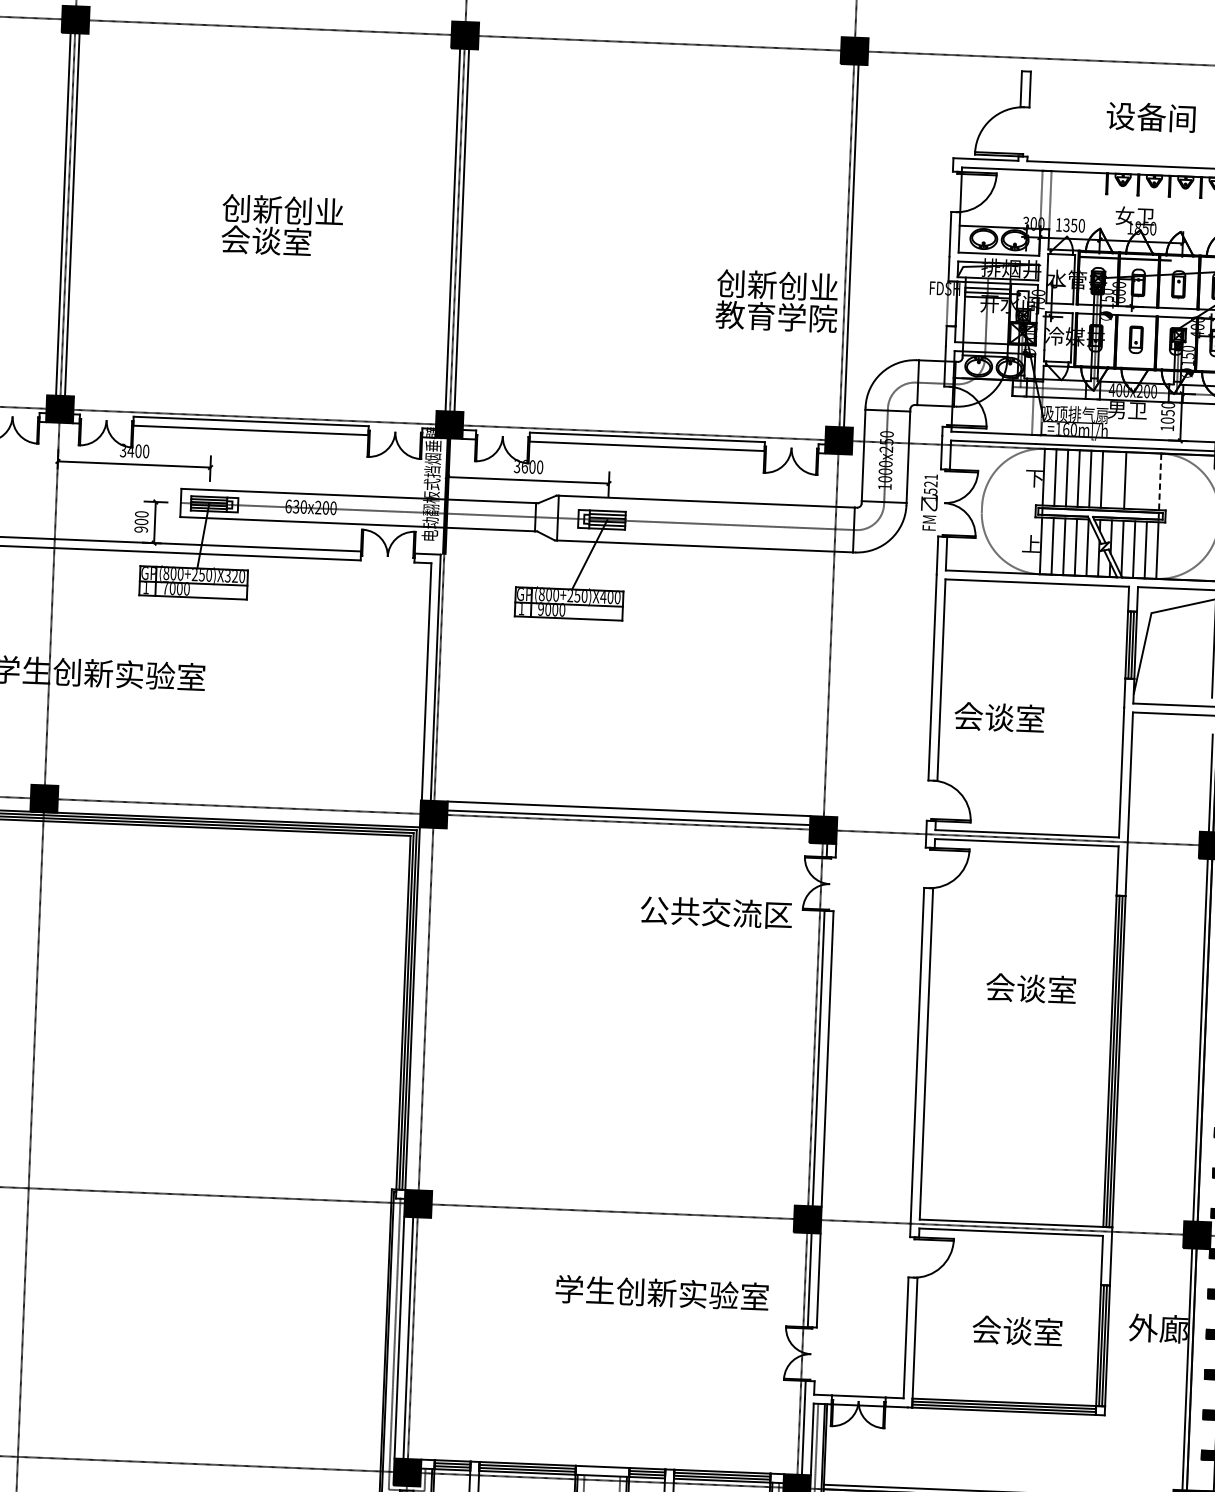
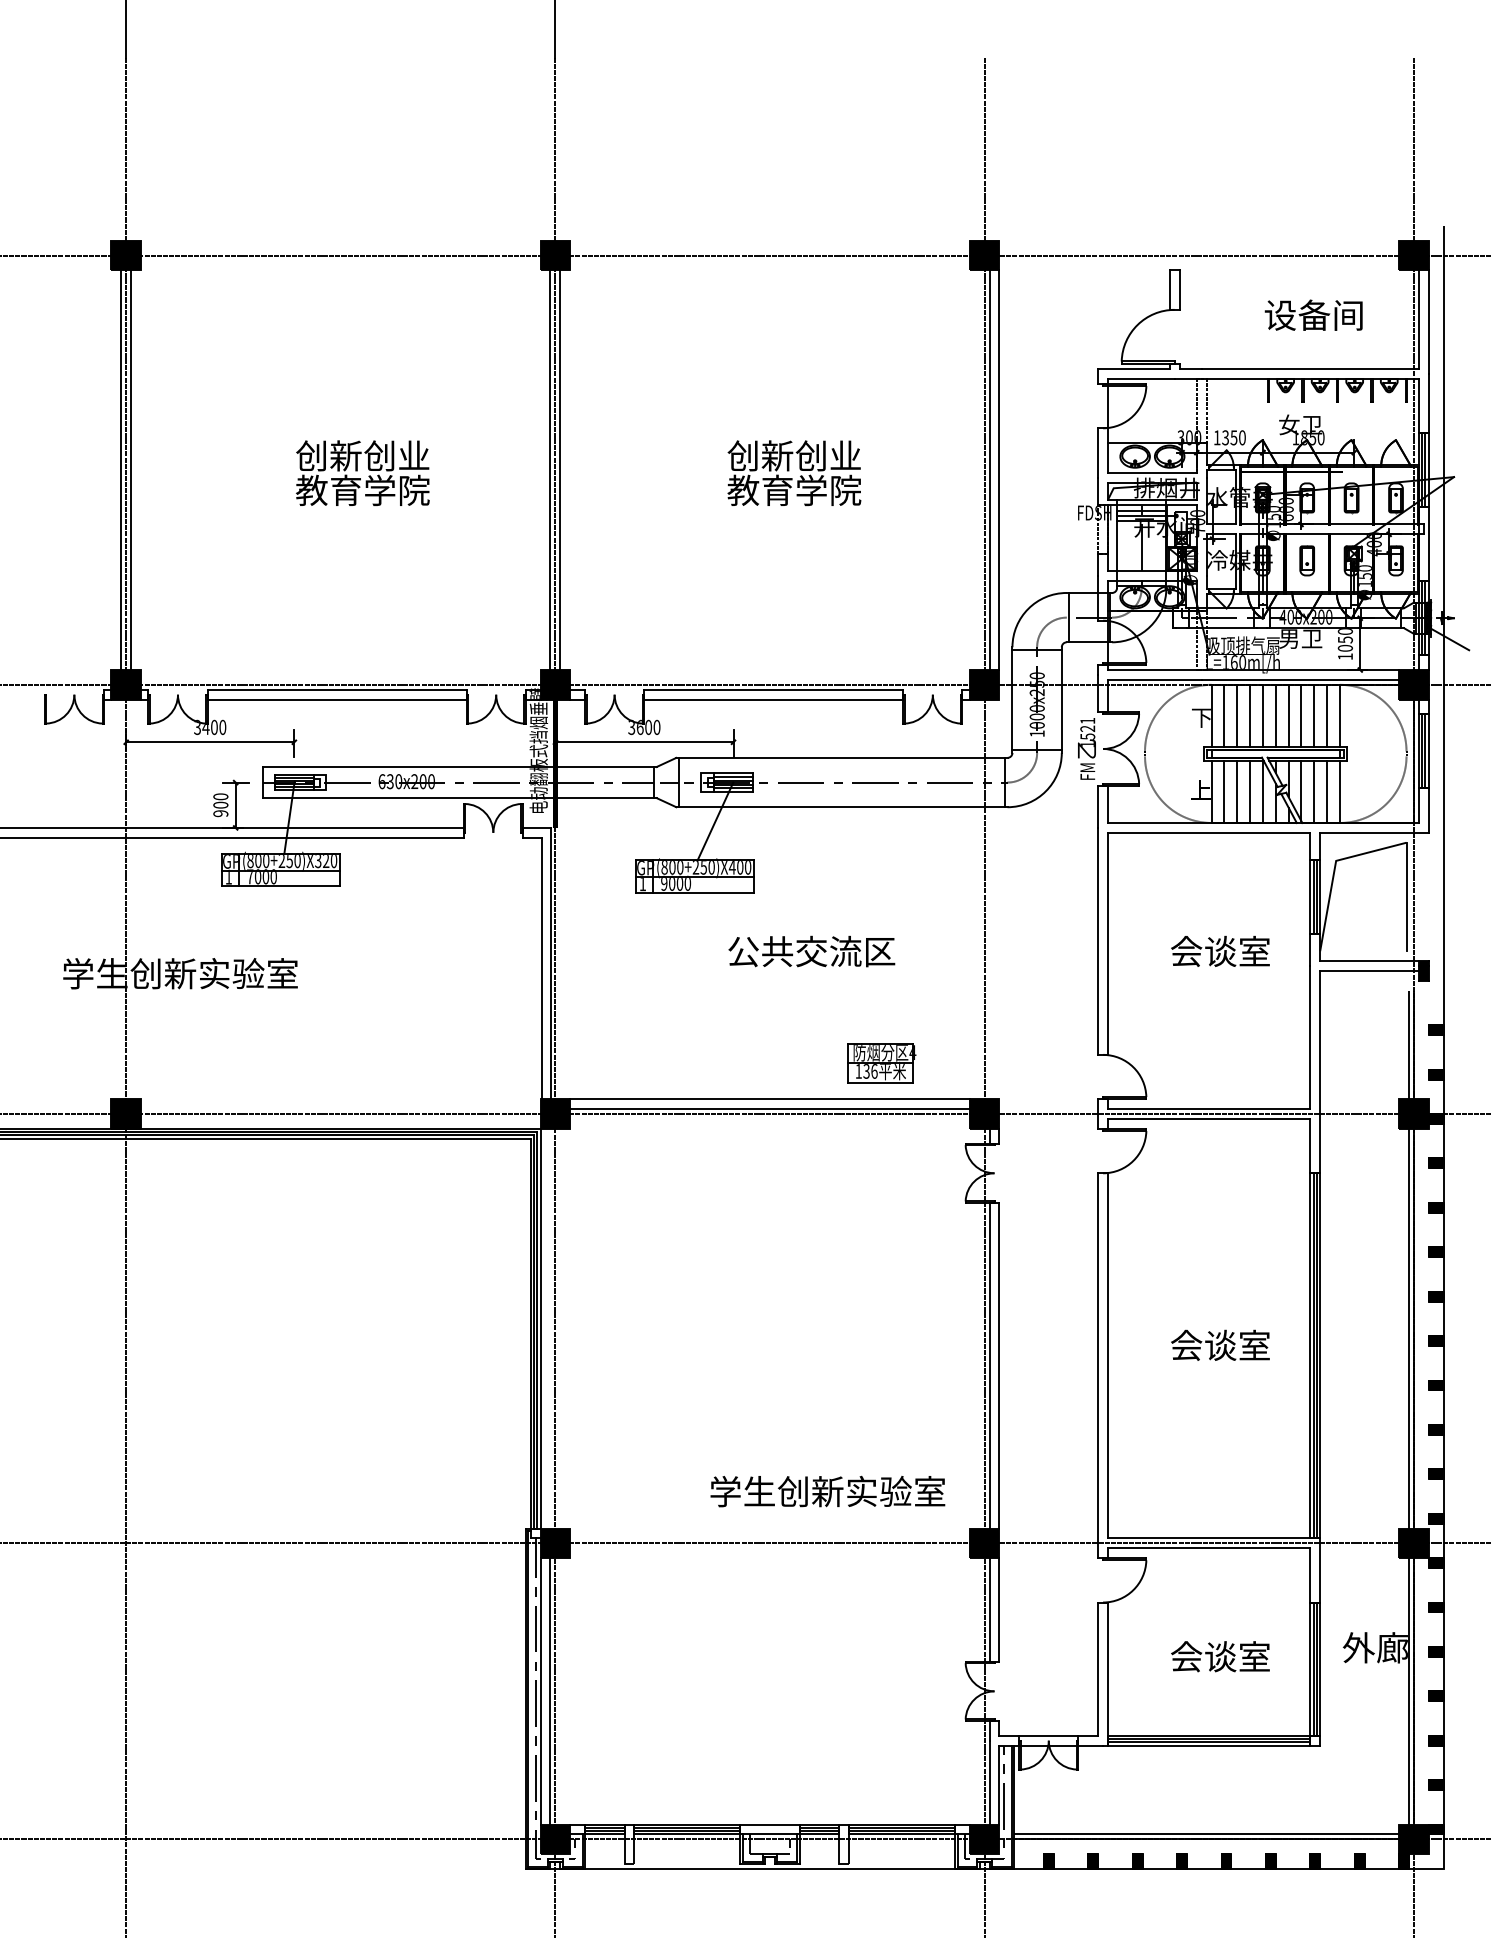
text: (281, 241) -> (362, 490), 会谈室 -> 教育学院
line: (860, 246) -> (999, 470), added
text: (777, 300) -> (794, 472), moved
line: (1113, 479) -> (1288, 715), added
line: (1137, 480) -> (1314, 715), added
line: (1148, 480) -> (1327, 715), added
line: (1159, 482) -> (1339, 716), dashed -> solid
text: (999, 716) -> (1220, 950), moved
part: (731, 780) -> (881, 1063), added
text: (716, 912) -> (811, 951), moved
text: (1031, 987) -> (1220, 1344), moved
text: (661, 1292) -> (827, 1491), moved

